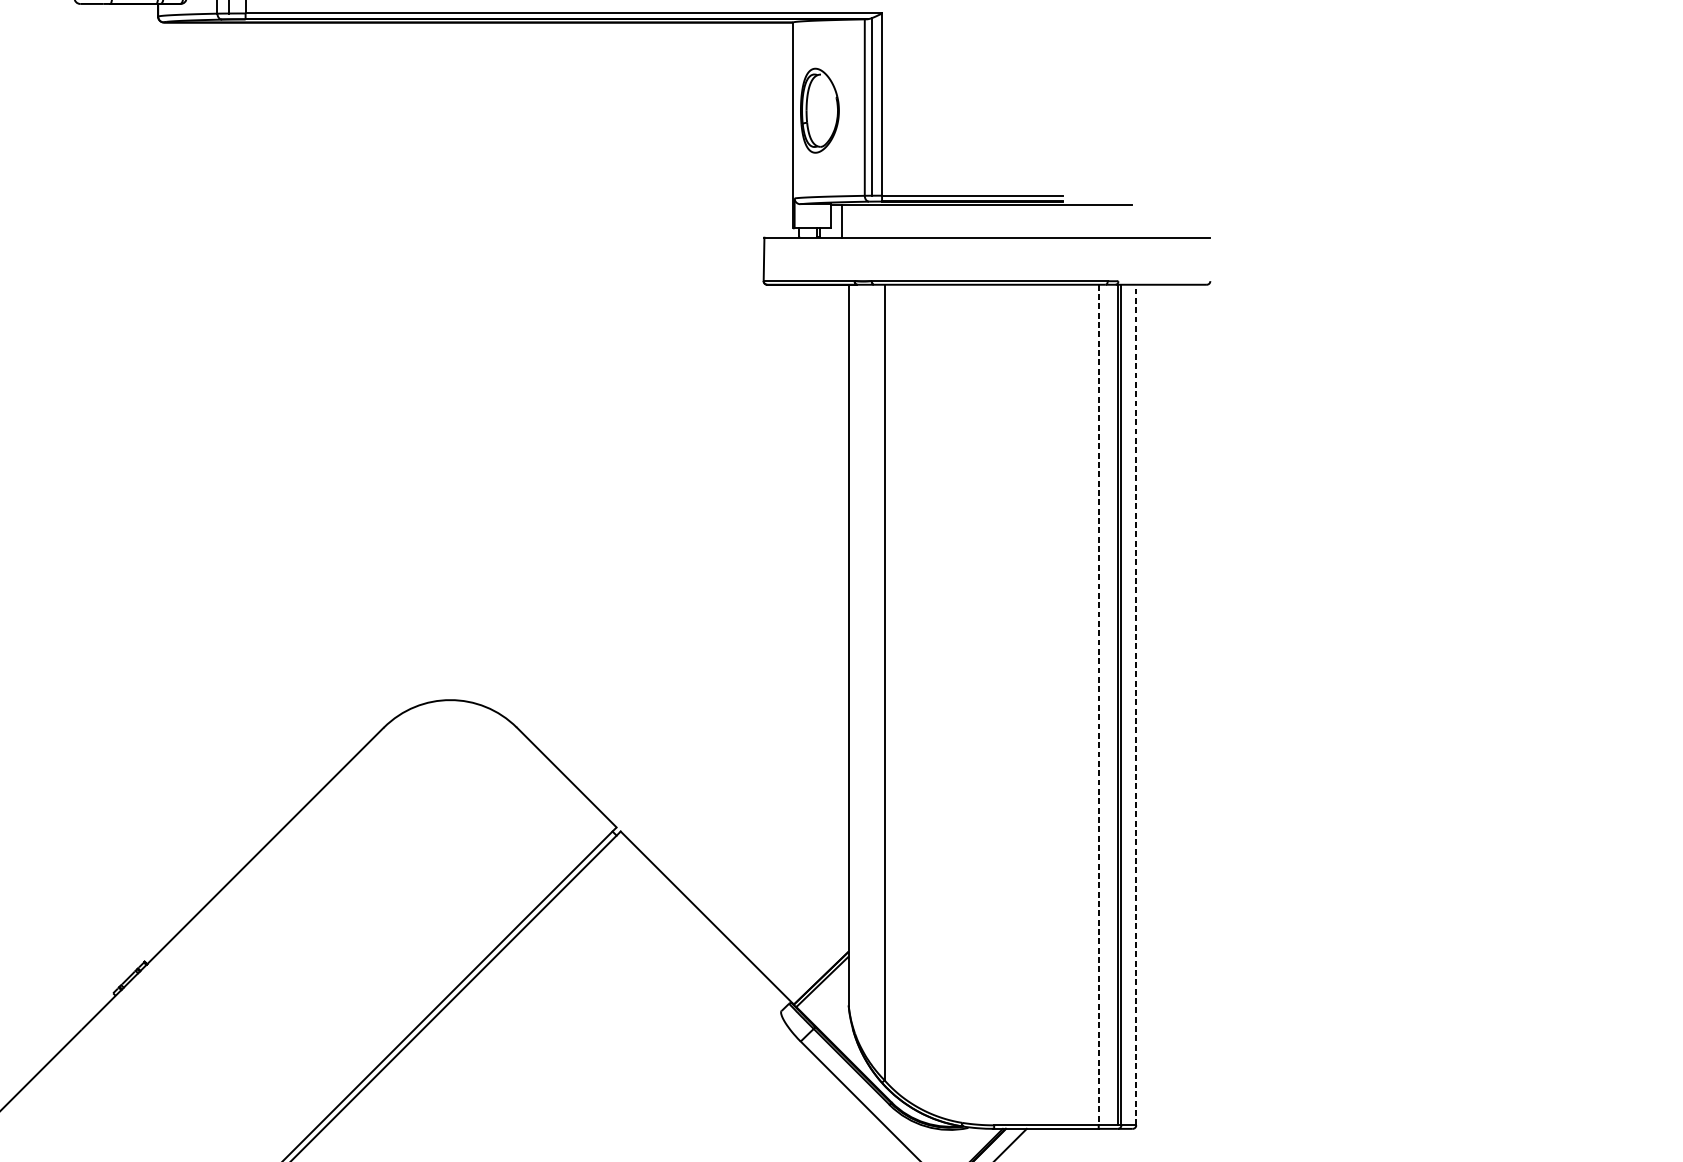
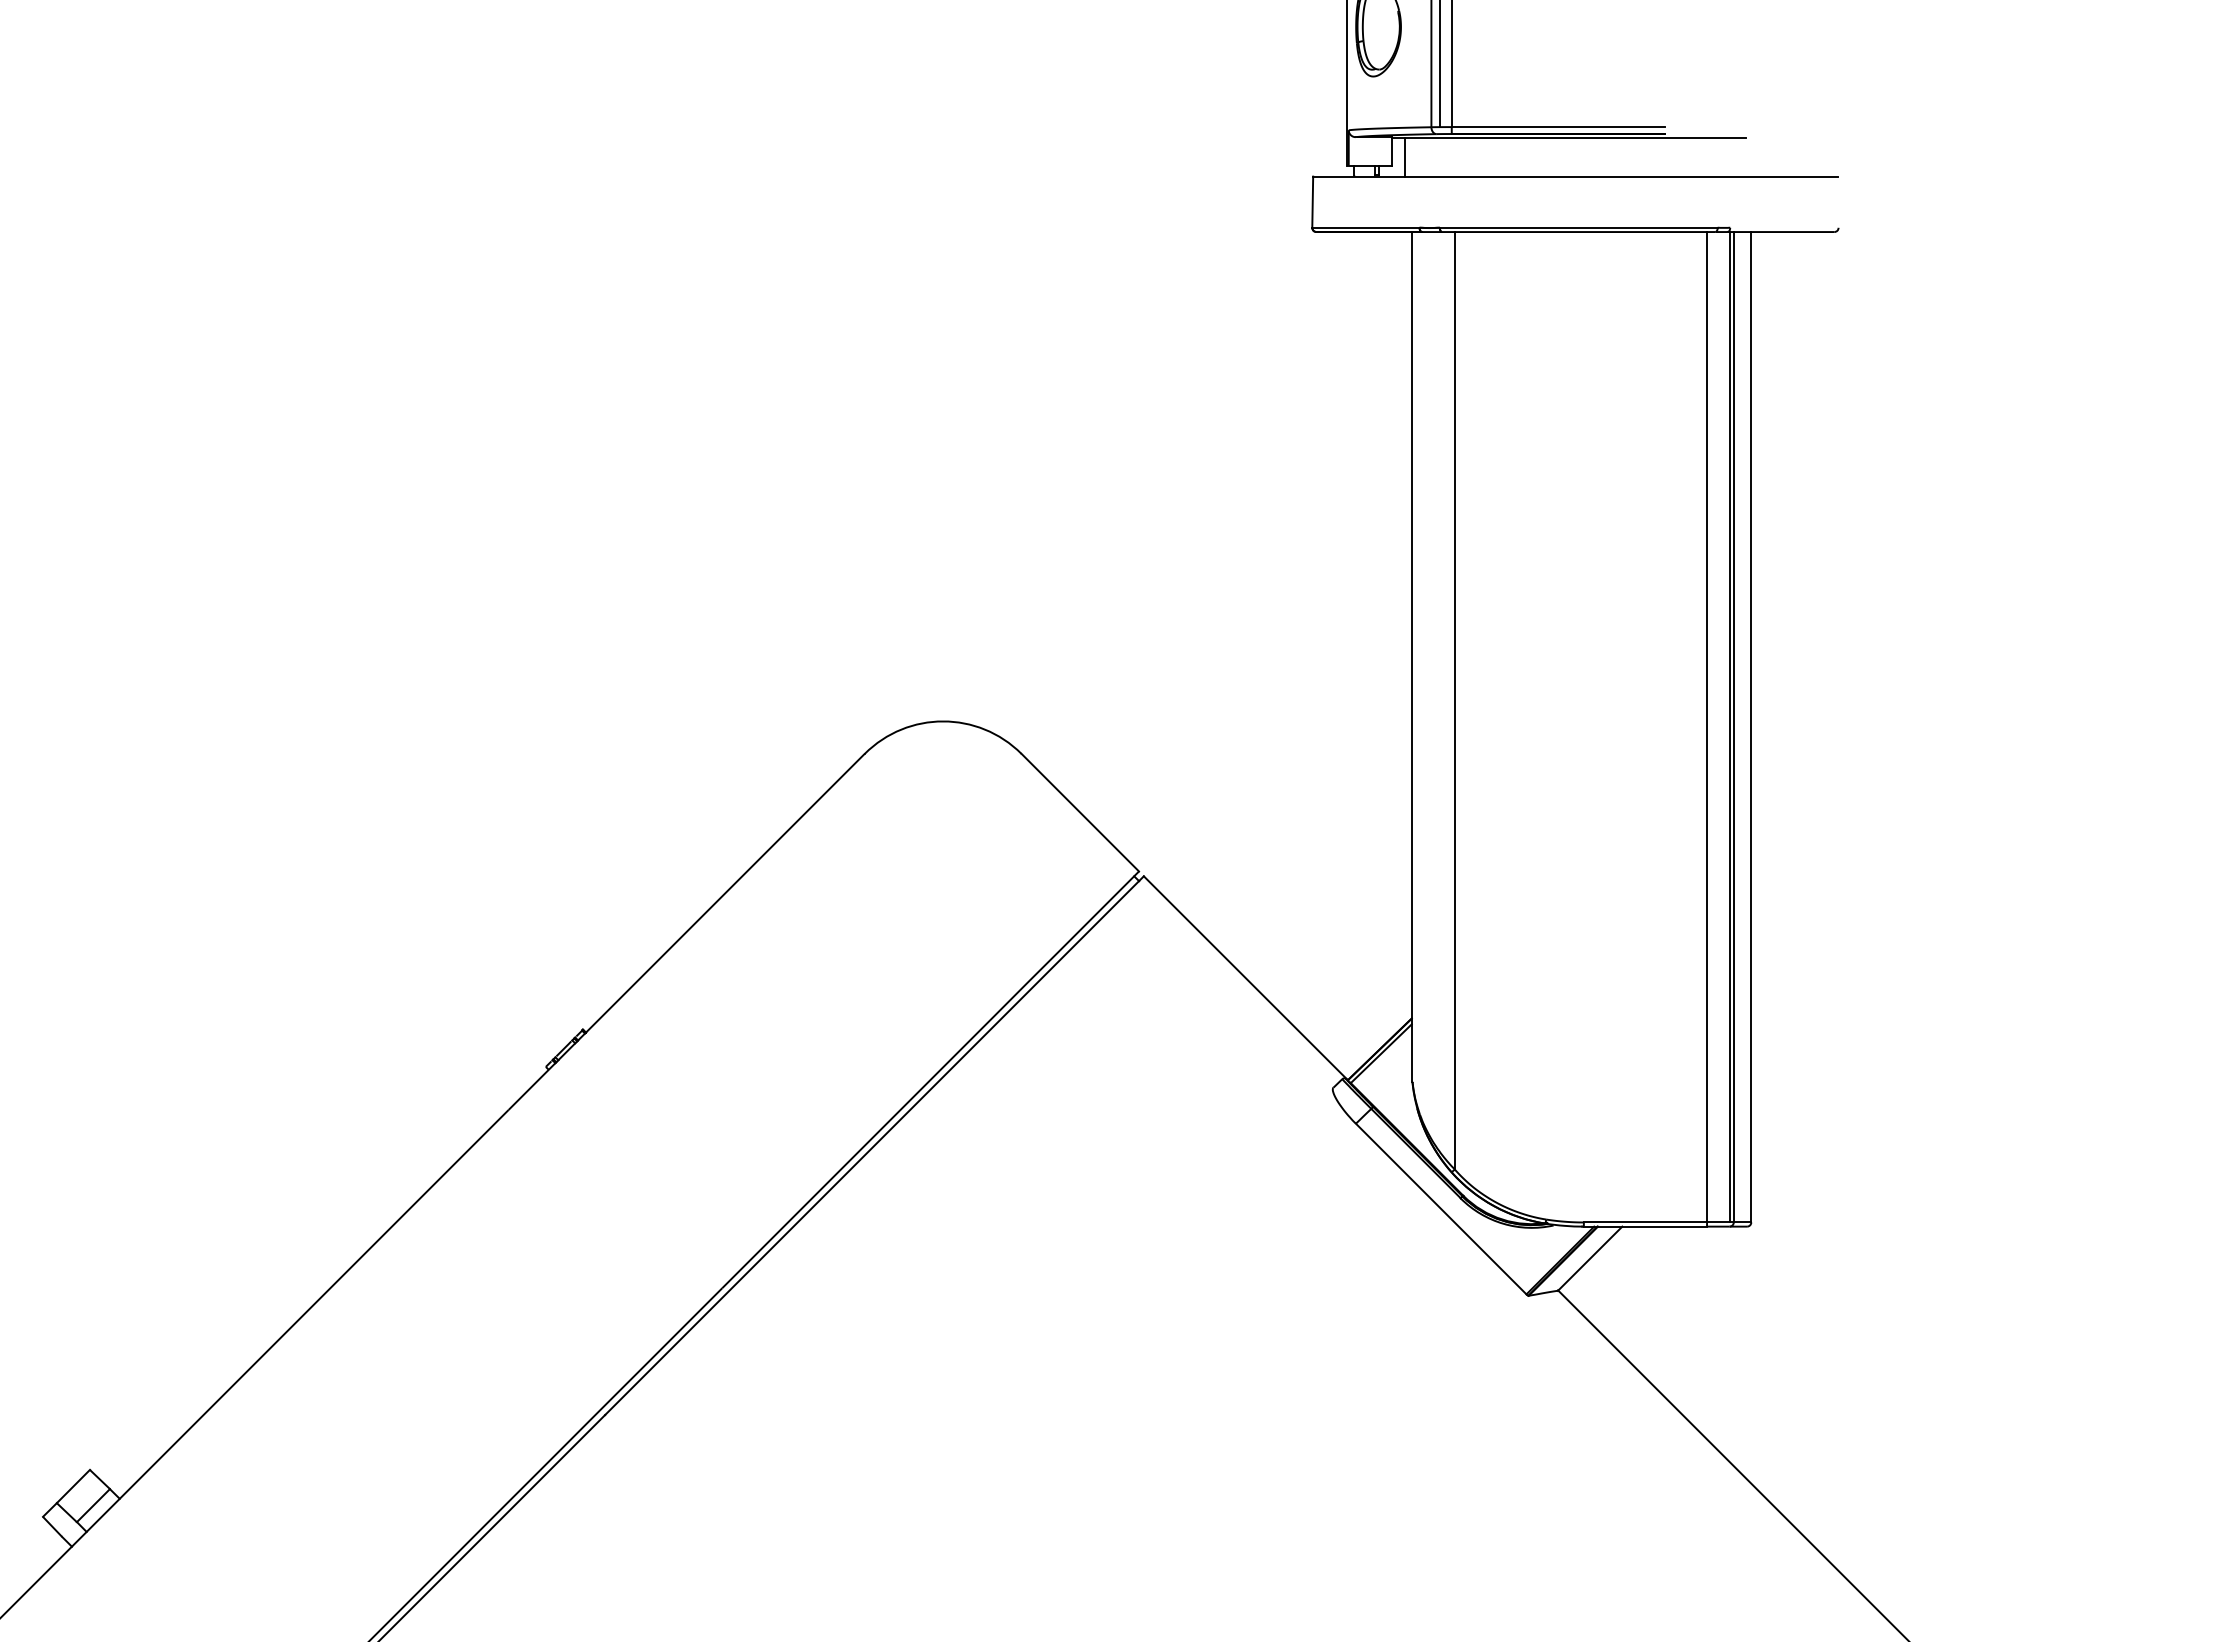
line: (1136, 704) -> (1751, 726), dashed -> solid
line: (1098, 705) -> (1706, 727), dashed -> solid

